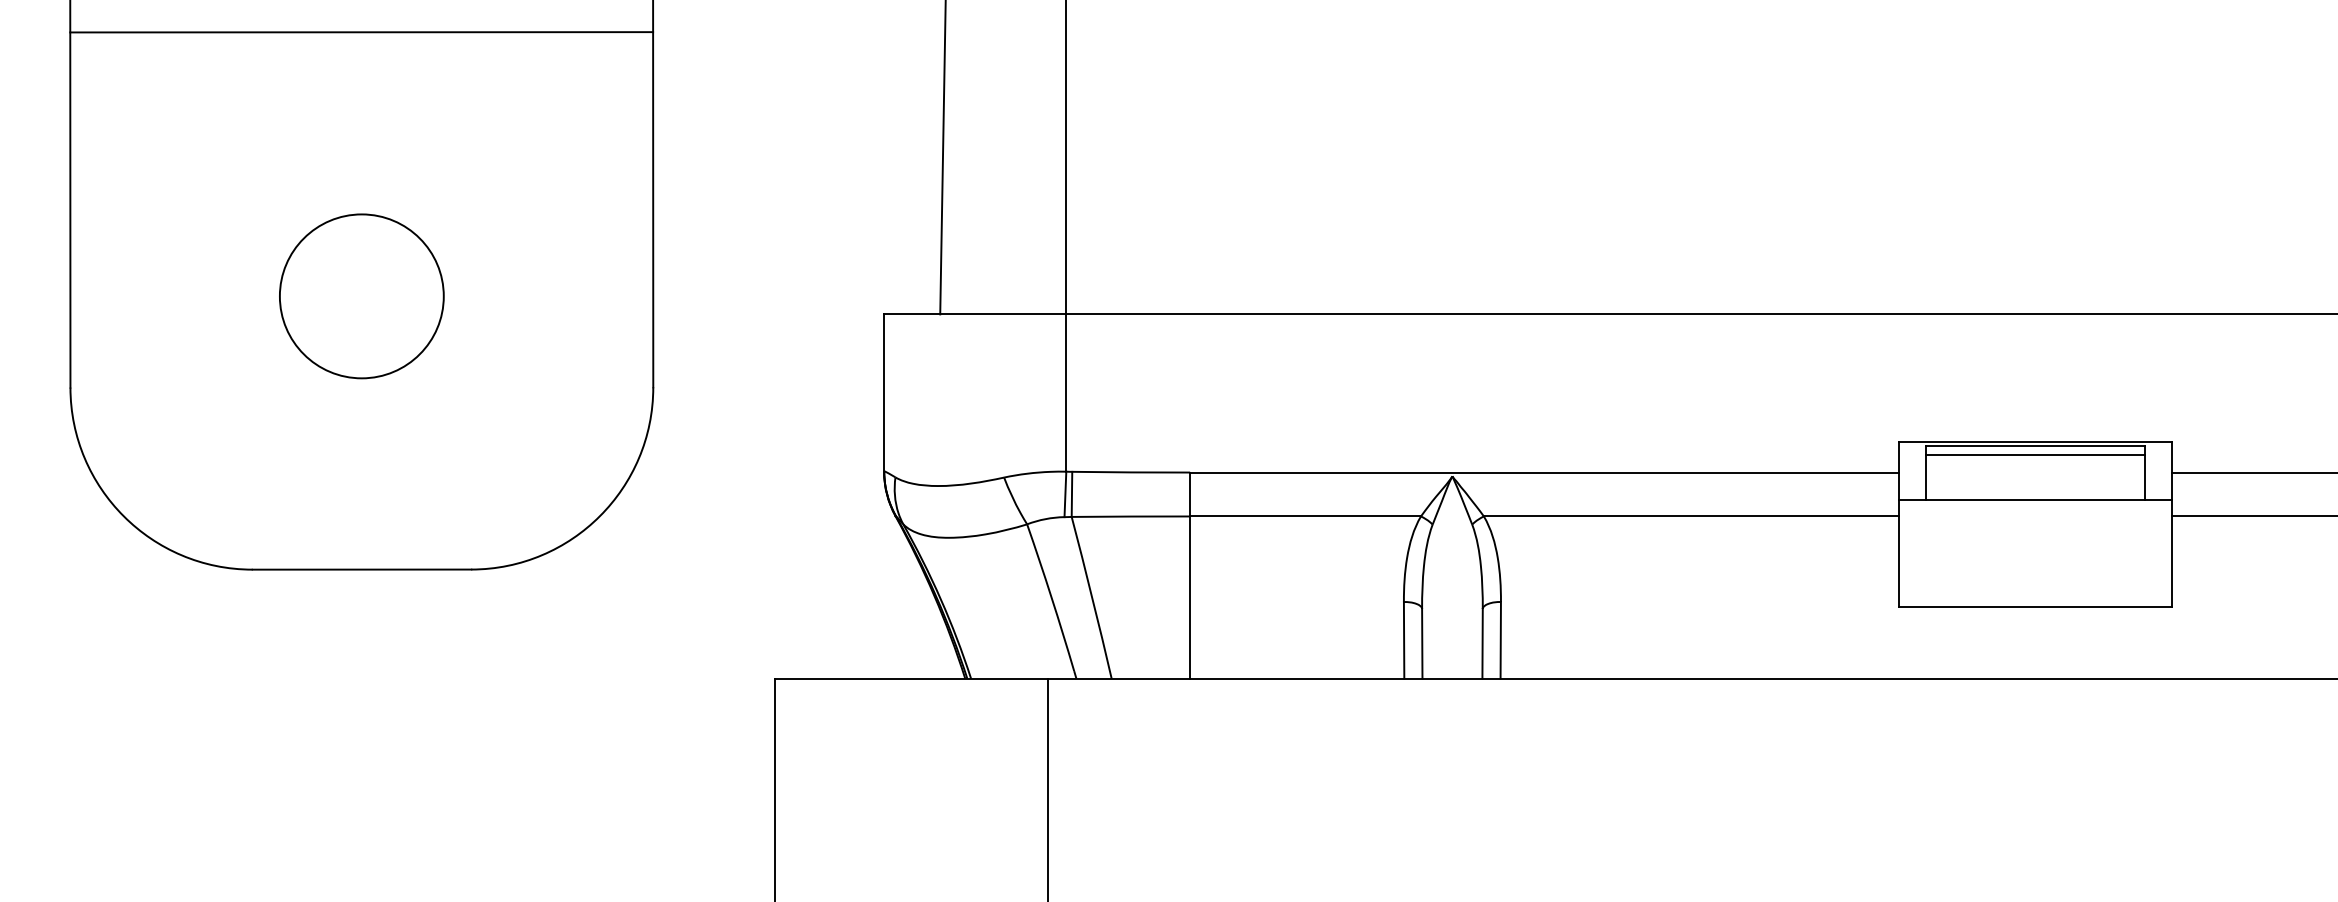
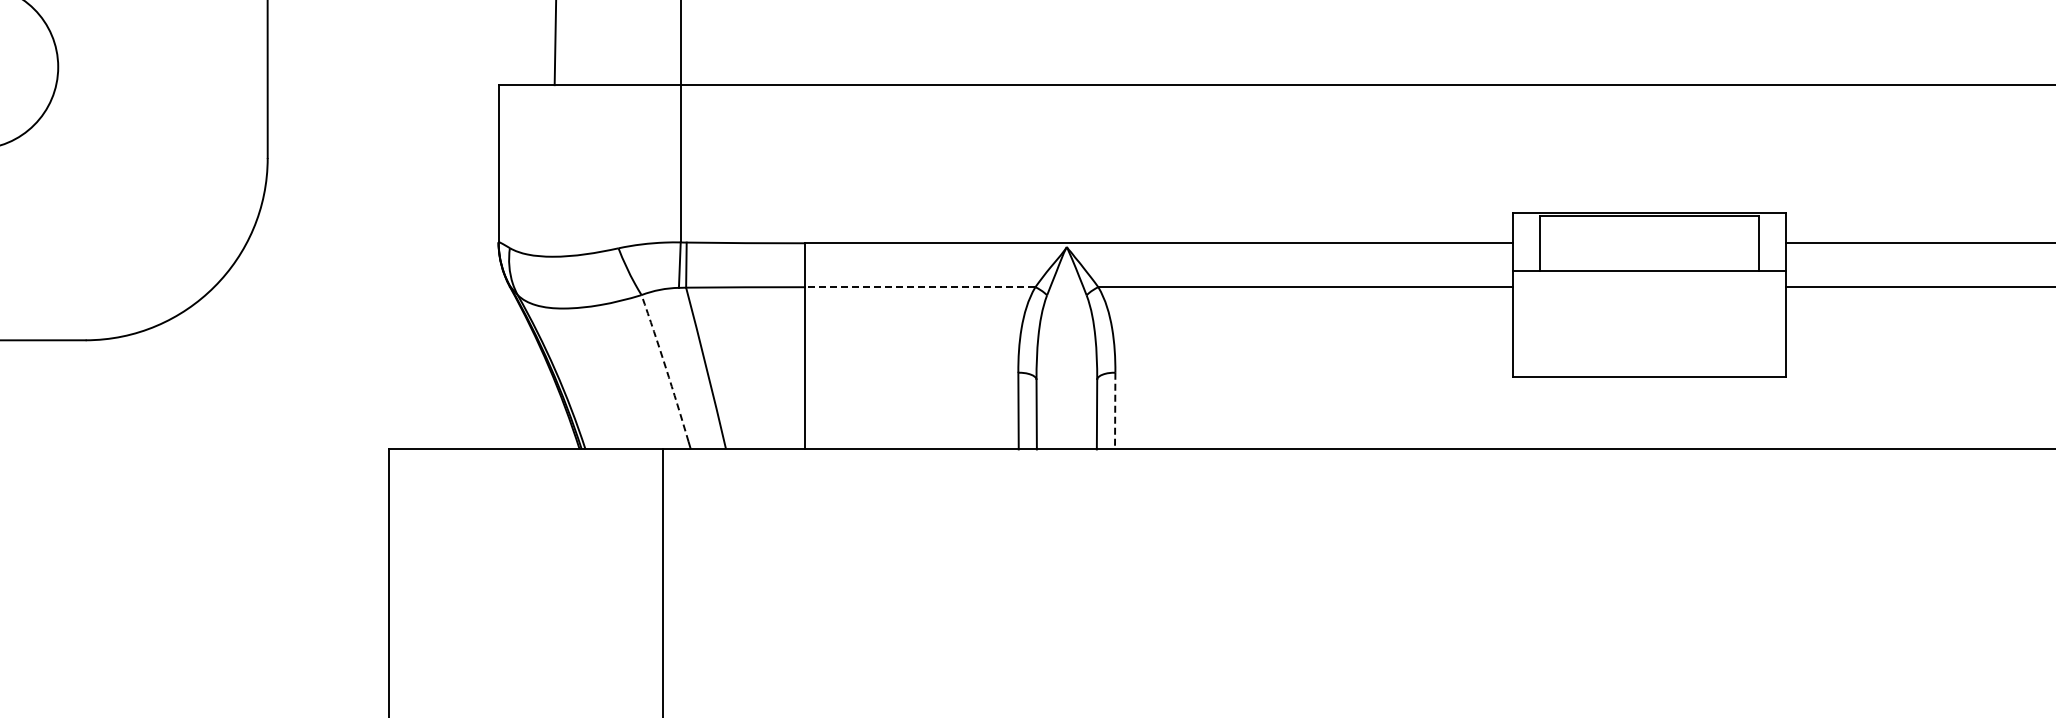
line: (2034, 454) -> (1648, 225), removed
line: (1305, 516) -> (919, 287), solid -> dashed
arc: (1051, 597) -> (665, 368), solid -> dashed
line: (1500, 640) -> (1114, 411), solid -> dashed

